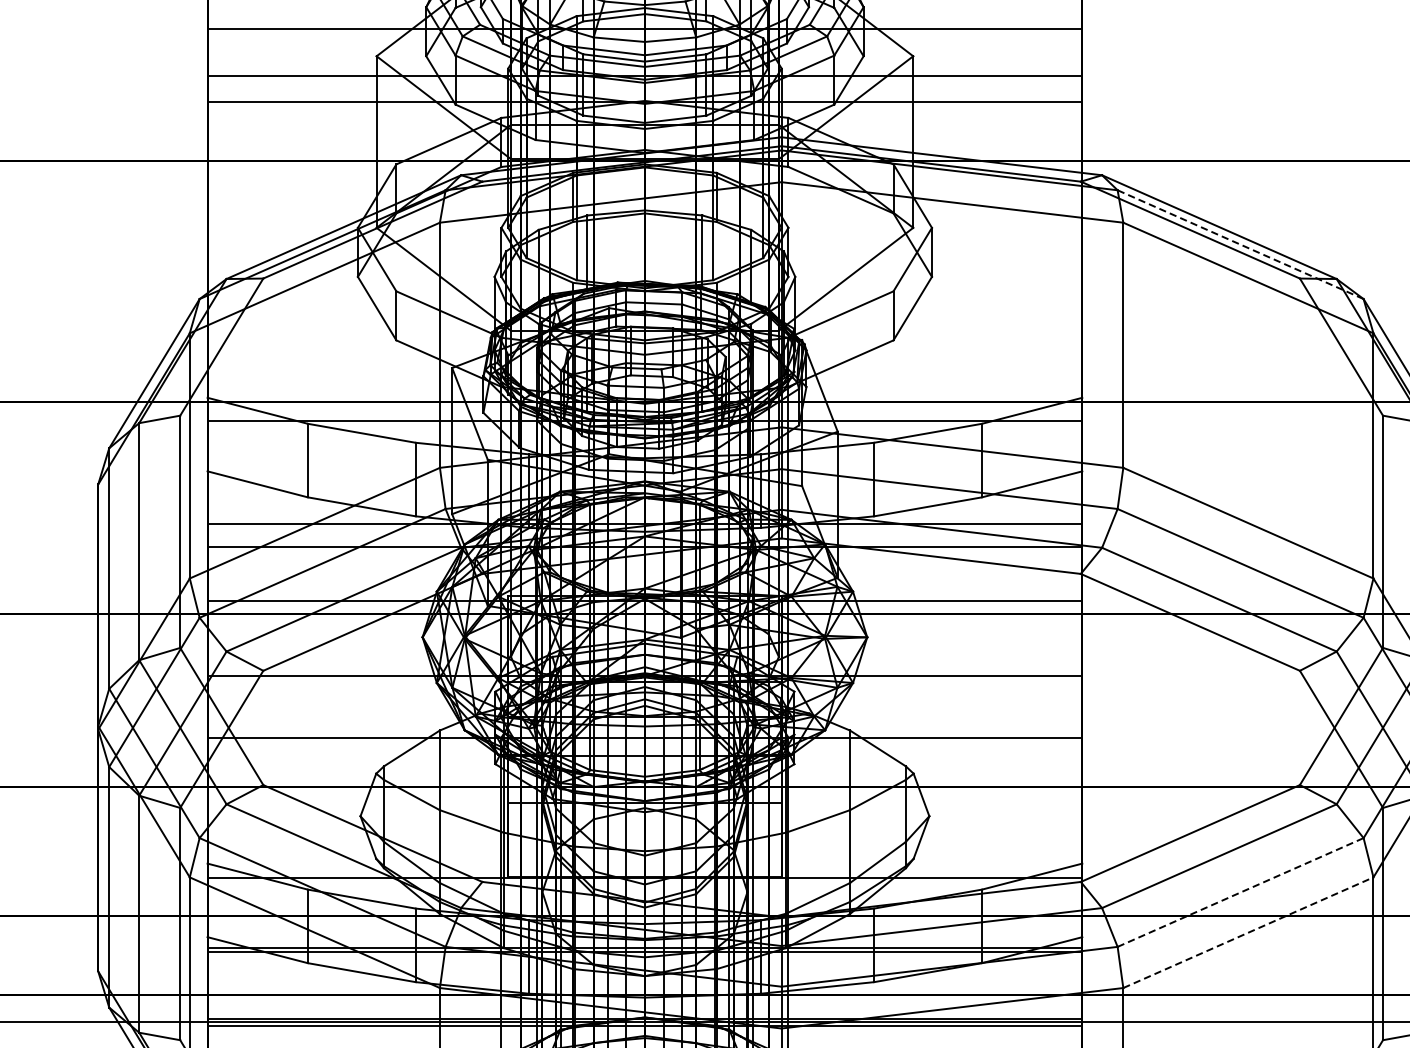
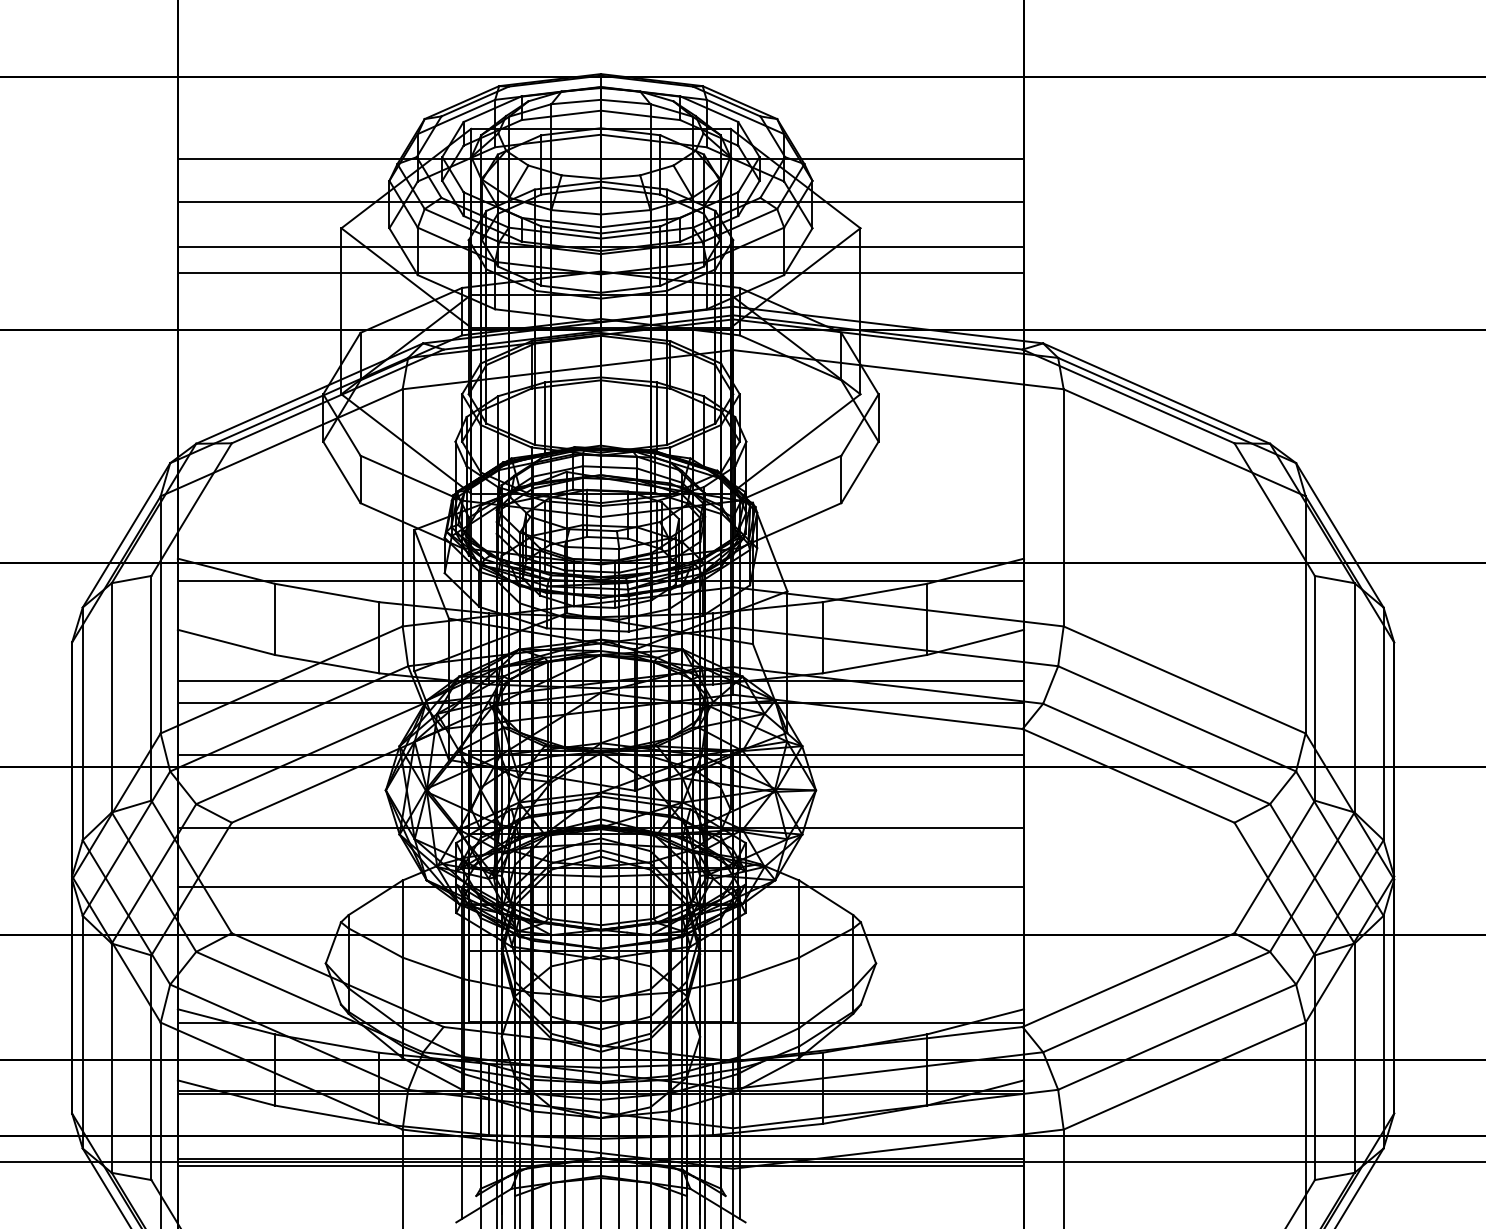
line: (1239, 244) -> (1176, 410), dashed -> solid
line: (1240, 891) -> (1177, 1036), dashed -> solid
line: (1249, 932) -> (1185, 1075), dashed -> solid

